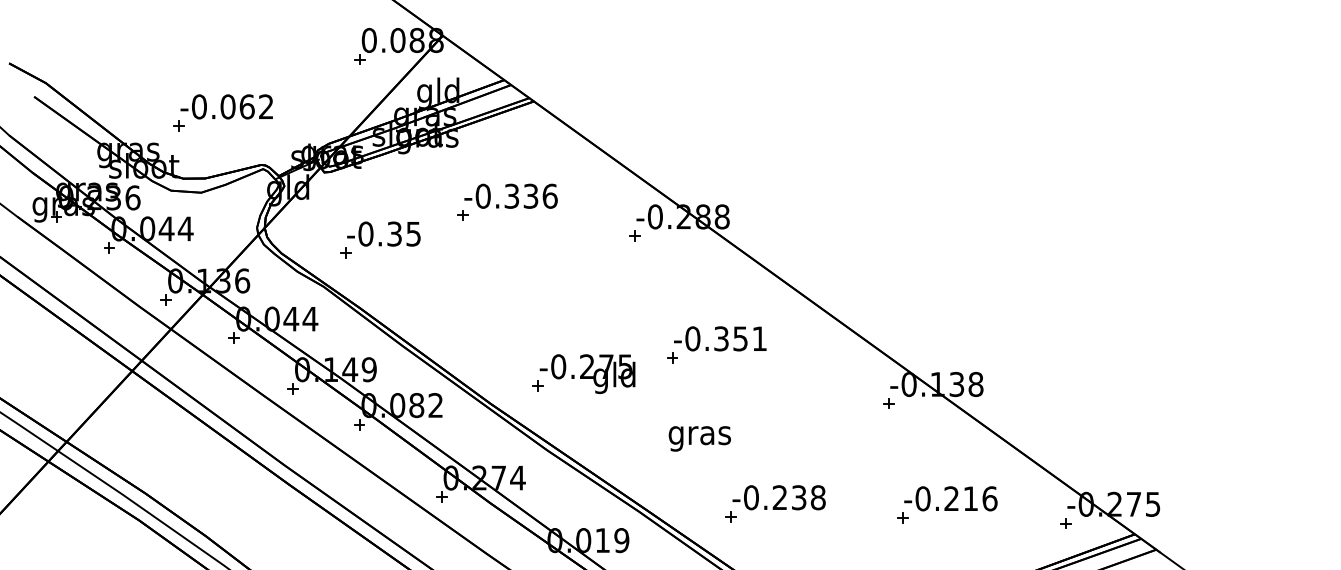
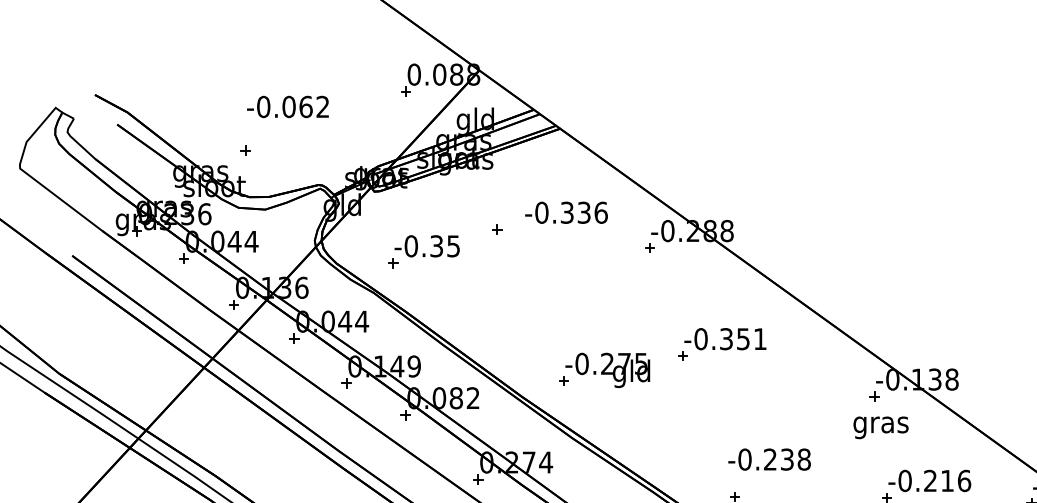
text: (226, 106) -> (287, 106), moved
text: (510, 195) -> (566, 212), moved
text: (699, 438) -> (880, 427), moved
text: (778, 497) -> (769, 459), moved

